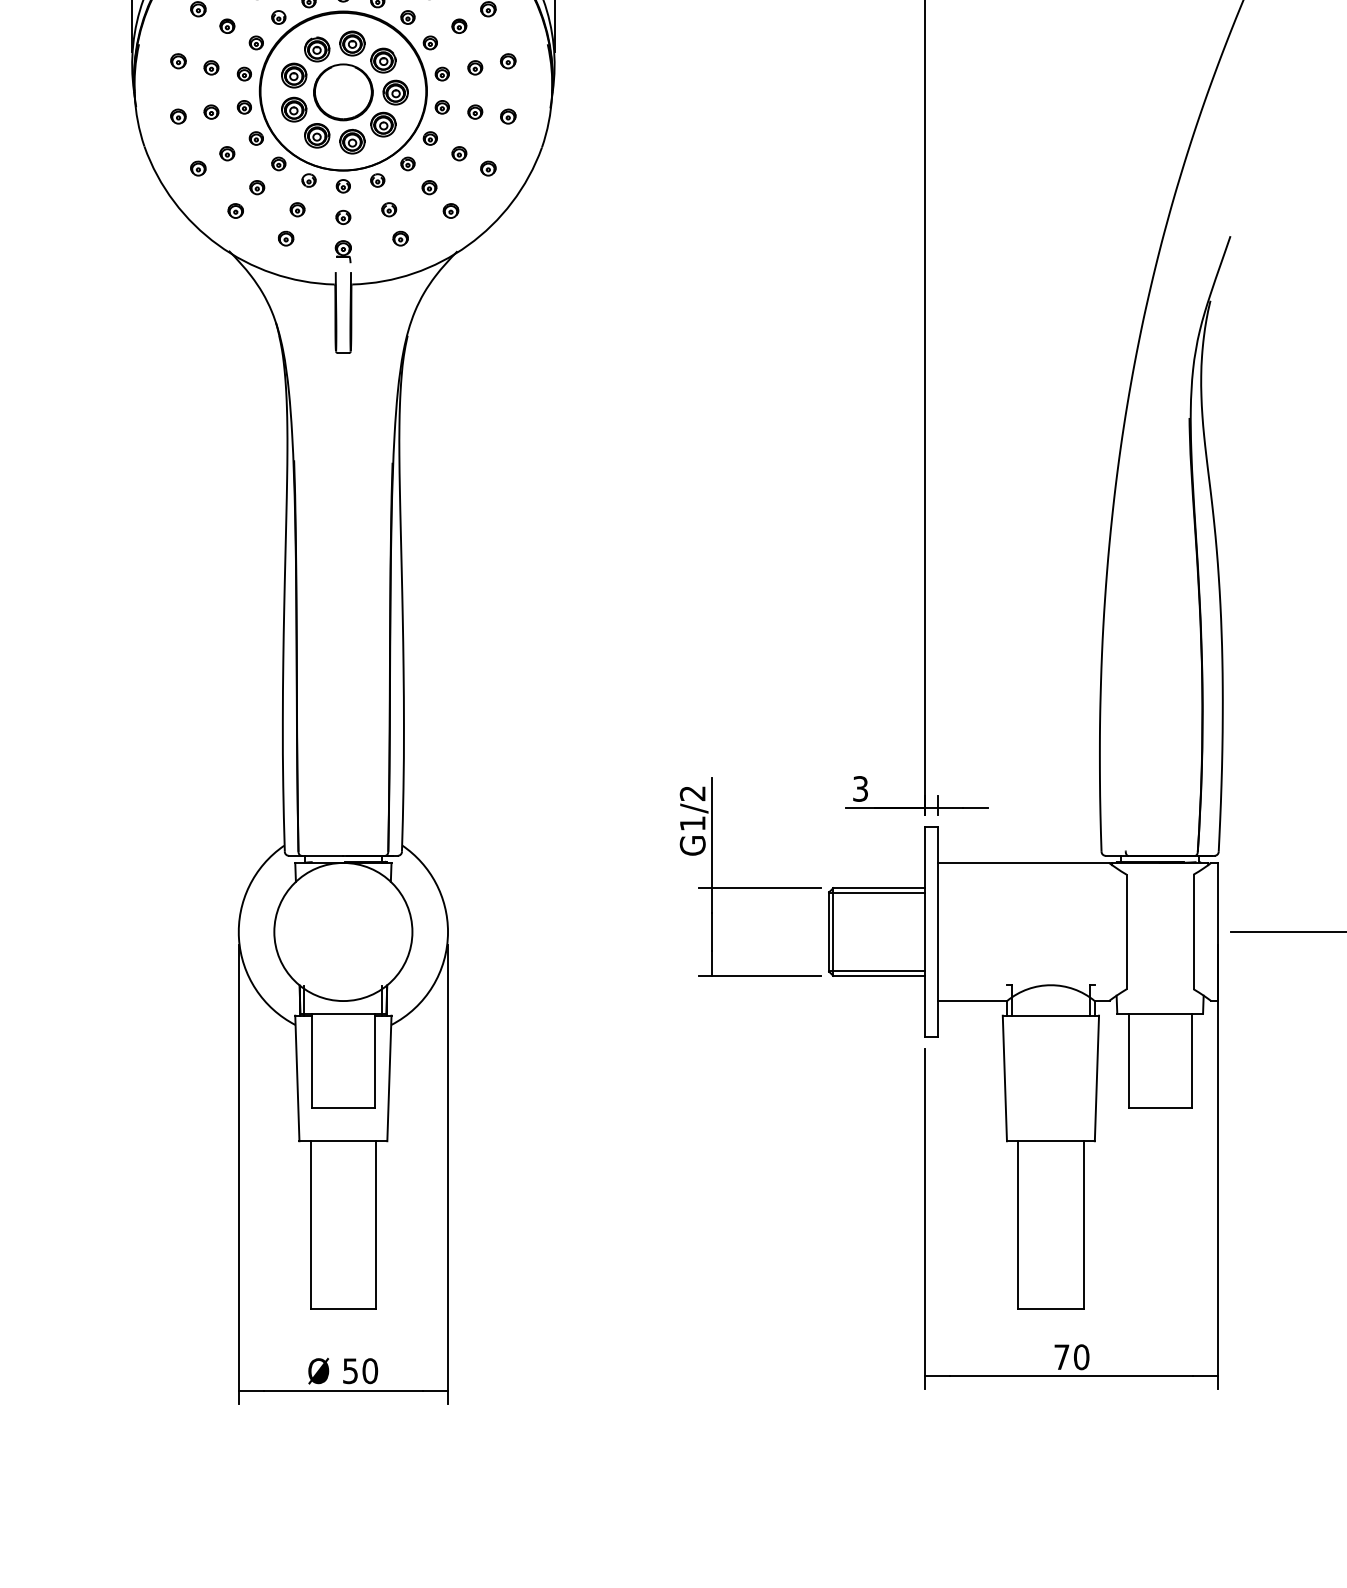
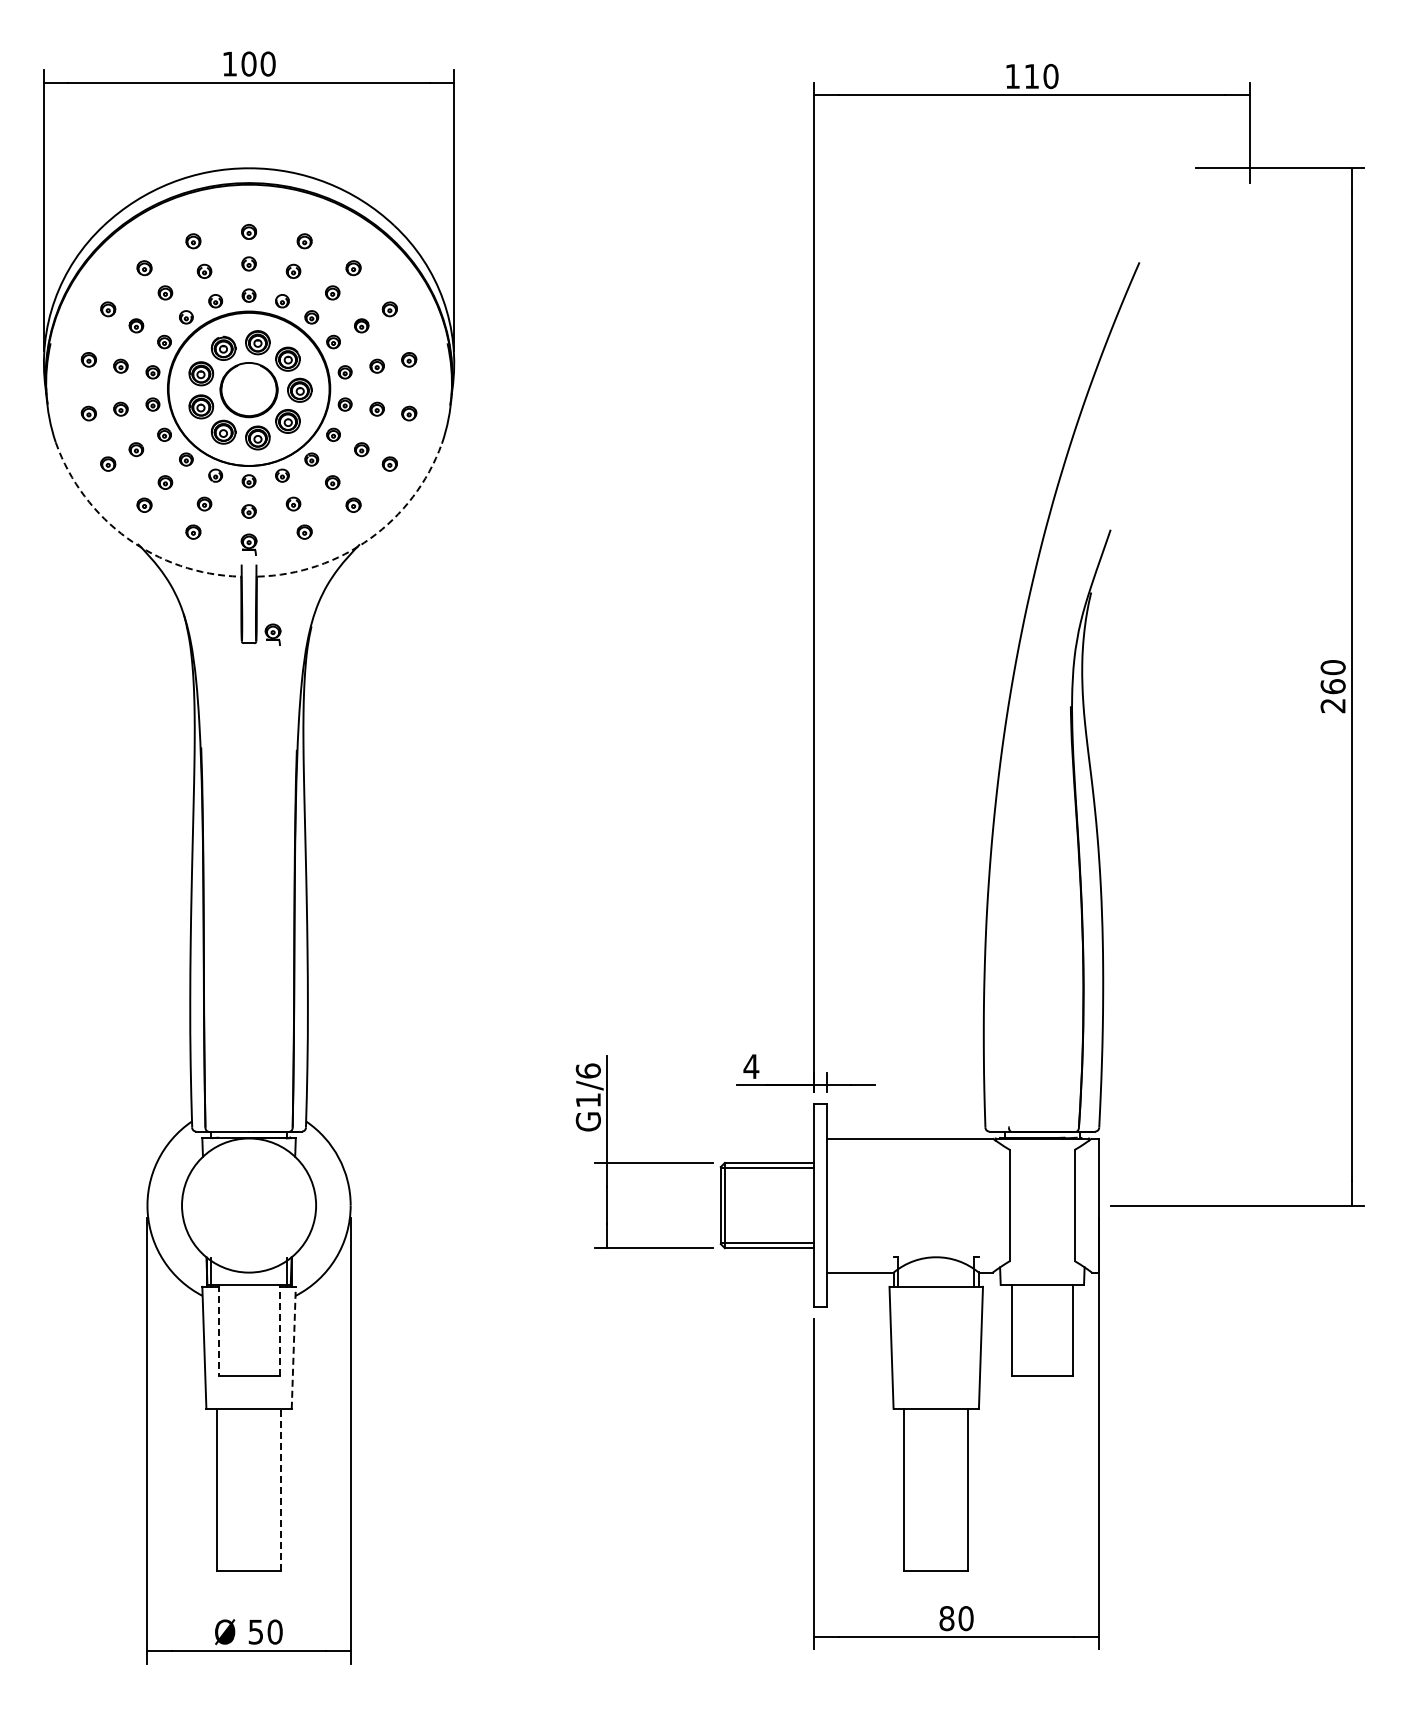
arc: (218, 245) -> (127, 538), solid -> dashed
arc: (468, 245) -> (370, 538), solid -> dashed
part: (367, 344) -> (272, 634), added
text: (860, 788) -> (751, 1066), 3 -> 4
text: (691, 792) -> (587, 1070), G1/2 -> G1/6
line: (311, 1060) -> (218, 1330), solid -> dashed
line: (374, 1060) -> (279, 1330), solid -> dashed
line: (389, 1078) -> (293, 1347), solid -> dashed
line: (375, 1224) -> (280, 1489), solid -> dashed
text: (1061, 1357) -> (946, 1618), 70 -> 80

